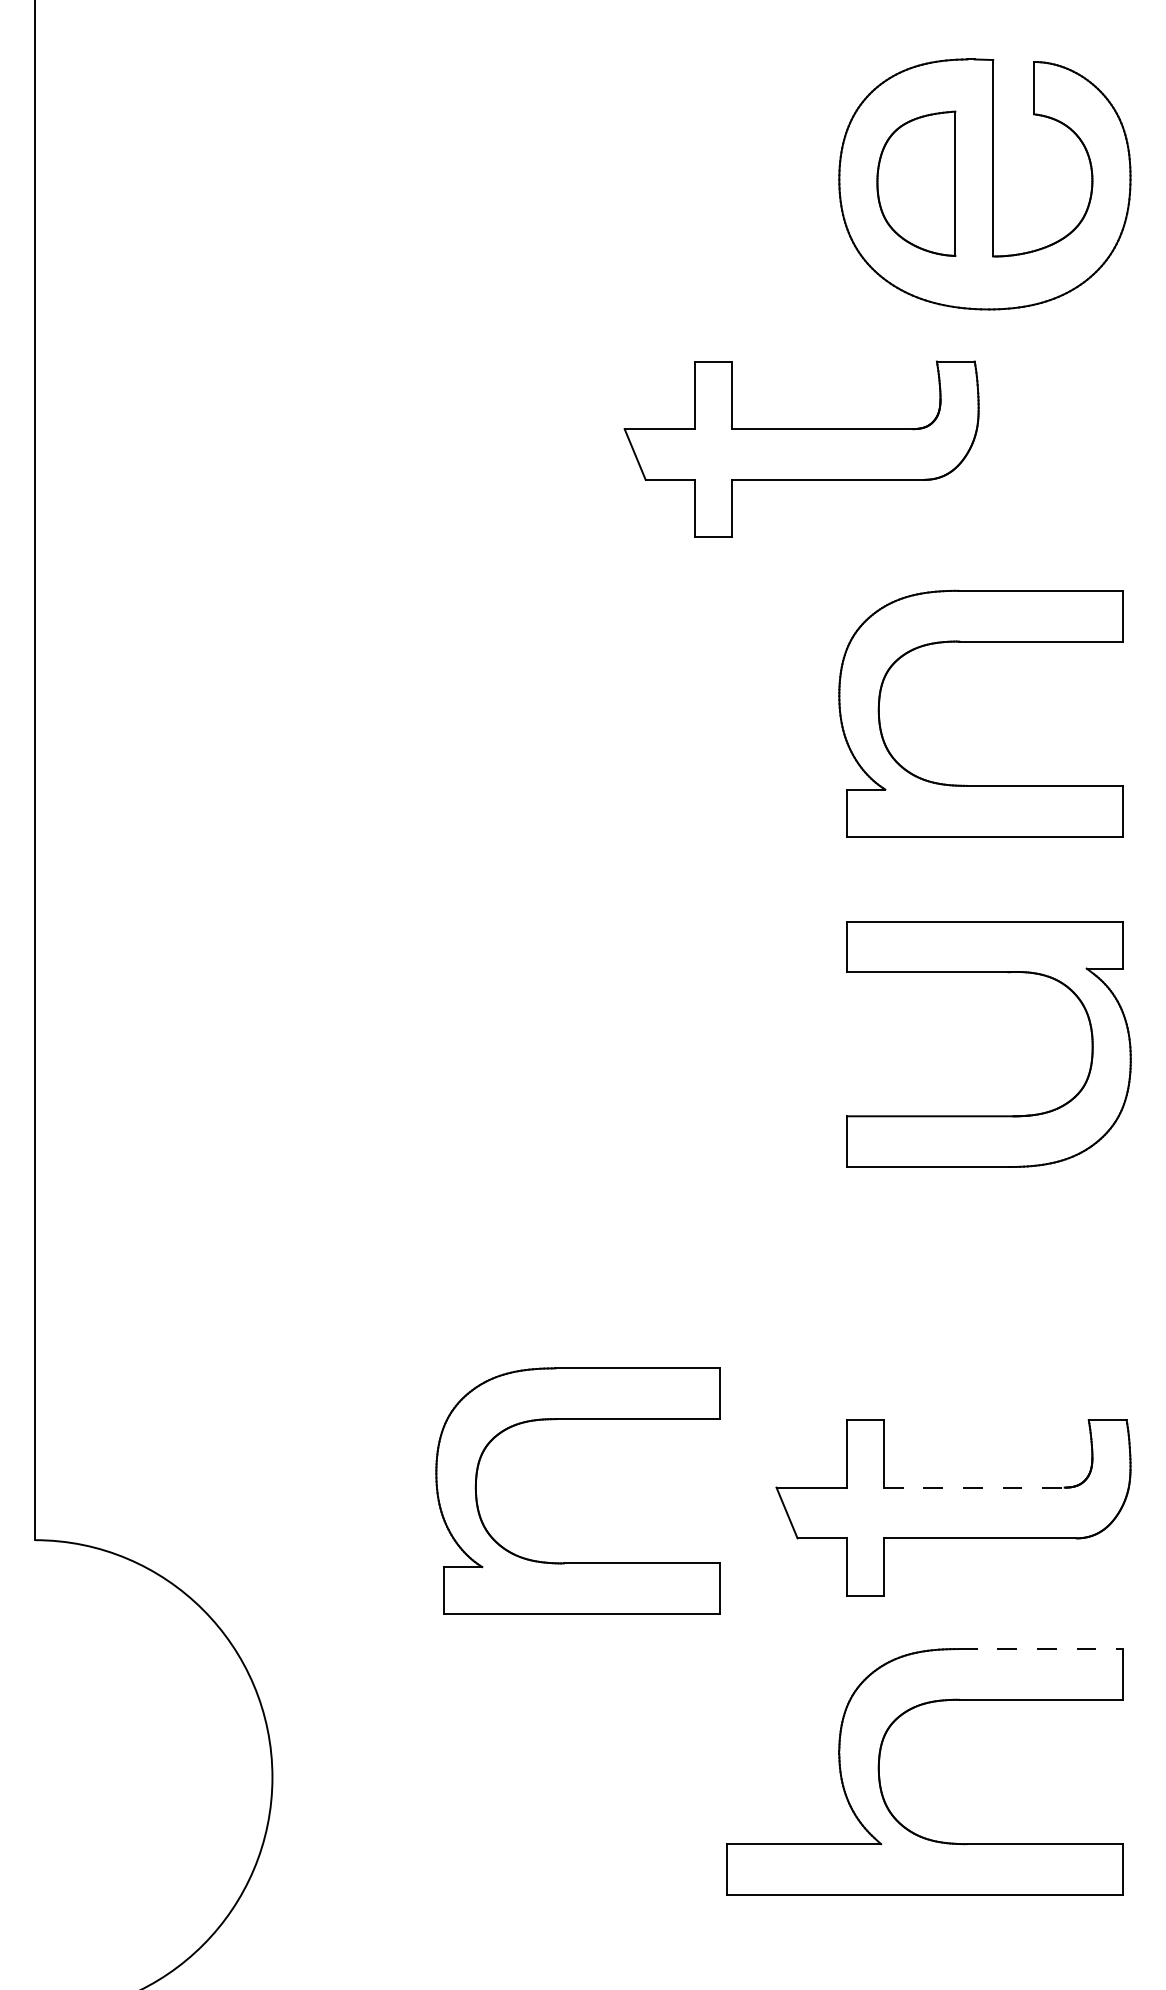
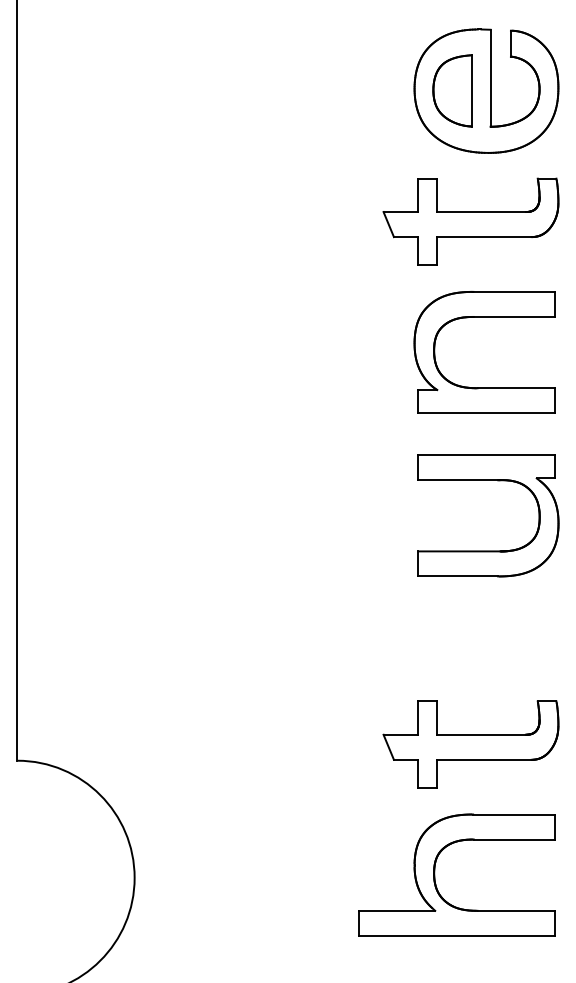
part: (800, 448) -> (470, 221), moved
part: (577, 1420) -> (285, 701), removed
line: (974, 1487) -> (481, 734), dashed -> solid
line: (1039, 1649) -> (513, 814), dashed -> solid

